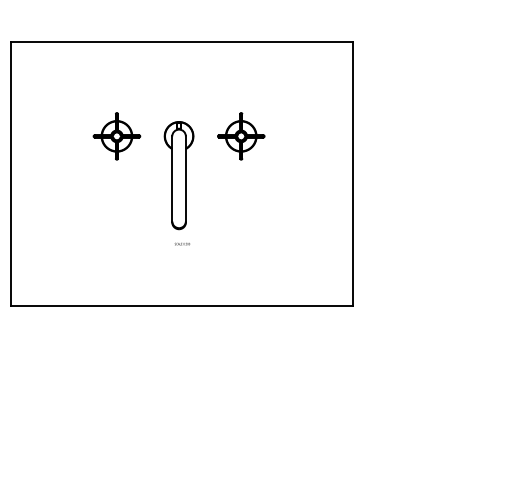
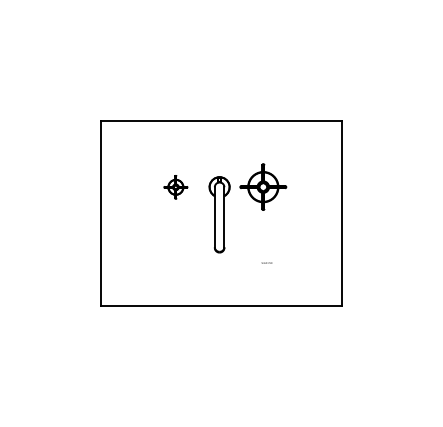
part: (116, 136) -> (175, 187), size x0.7
part: (241, 136) -> (263, 187), size x1.4
text: (181, 243) -> (266, 262), moved

